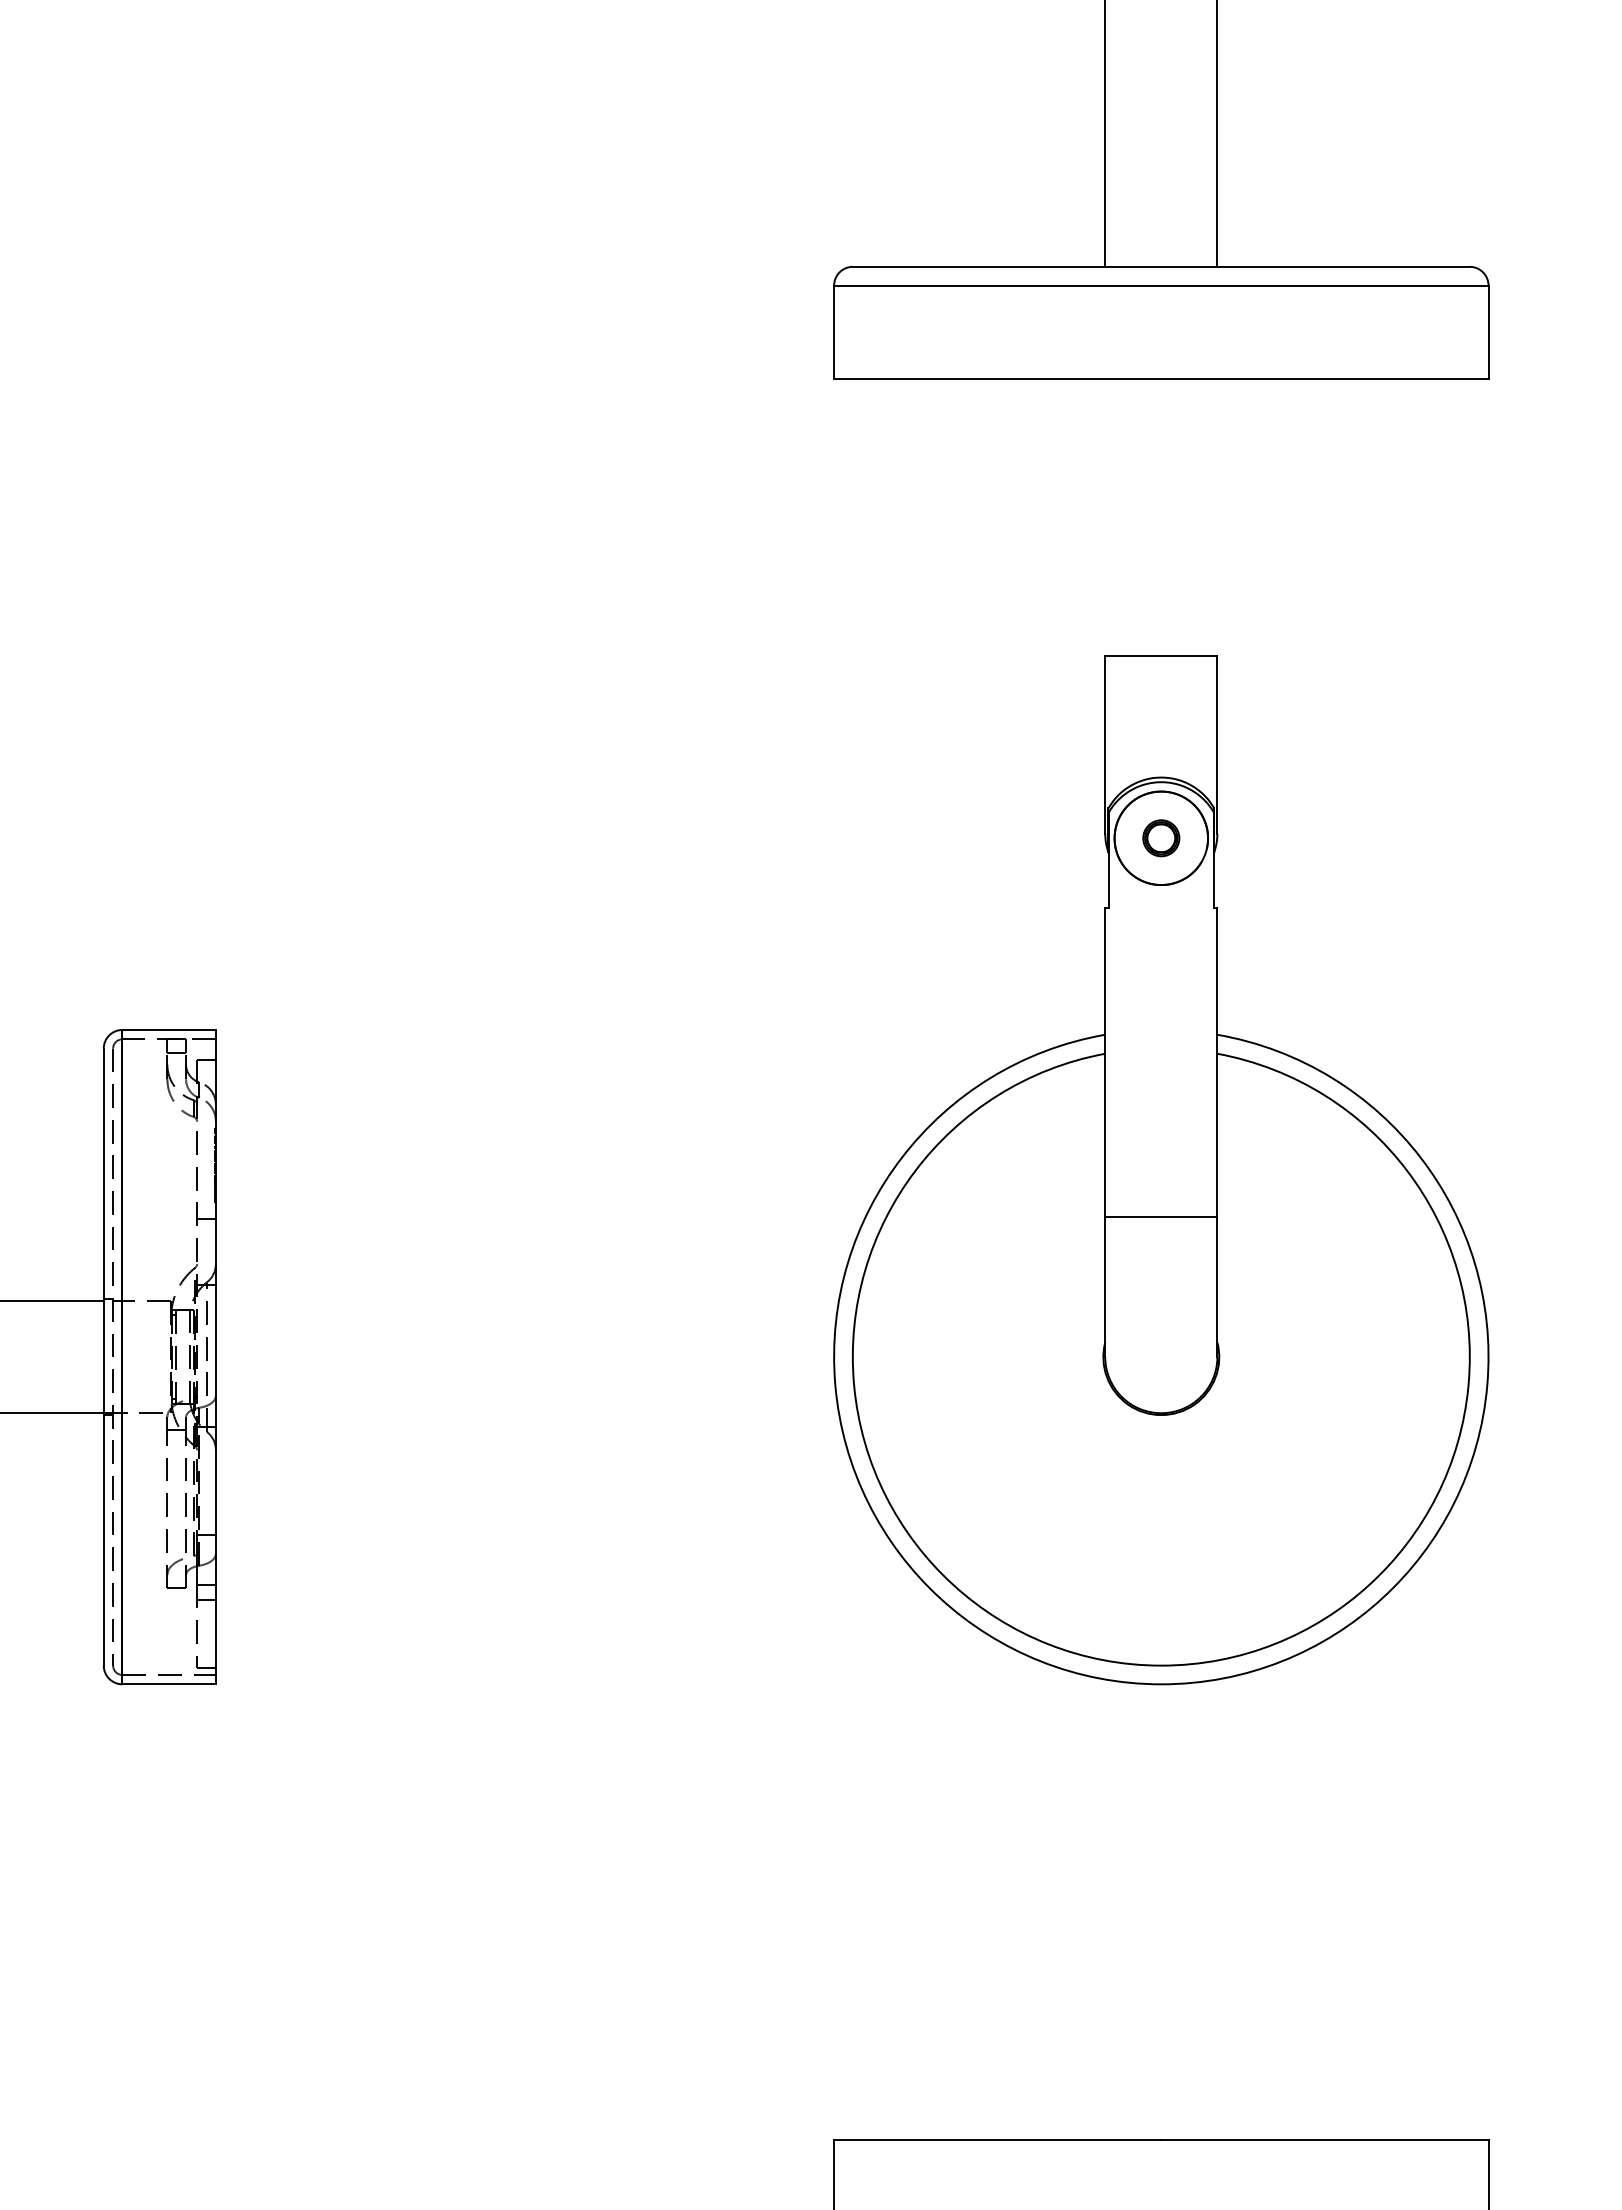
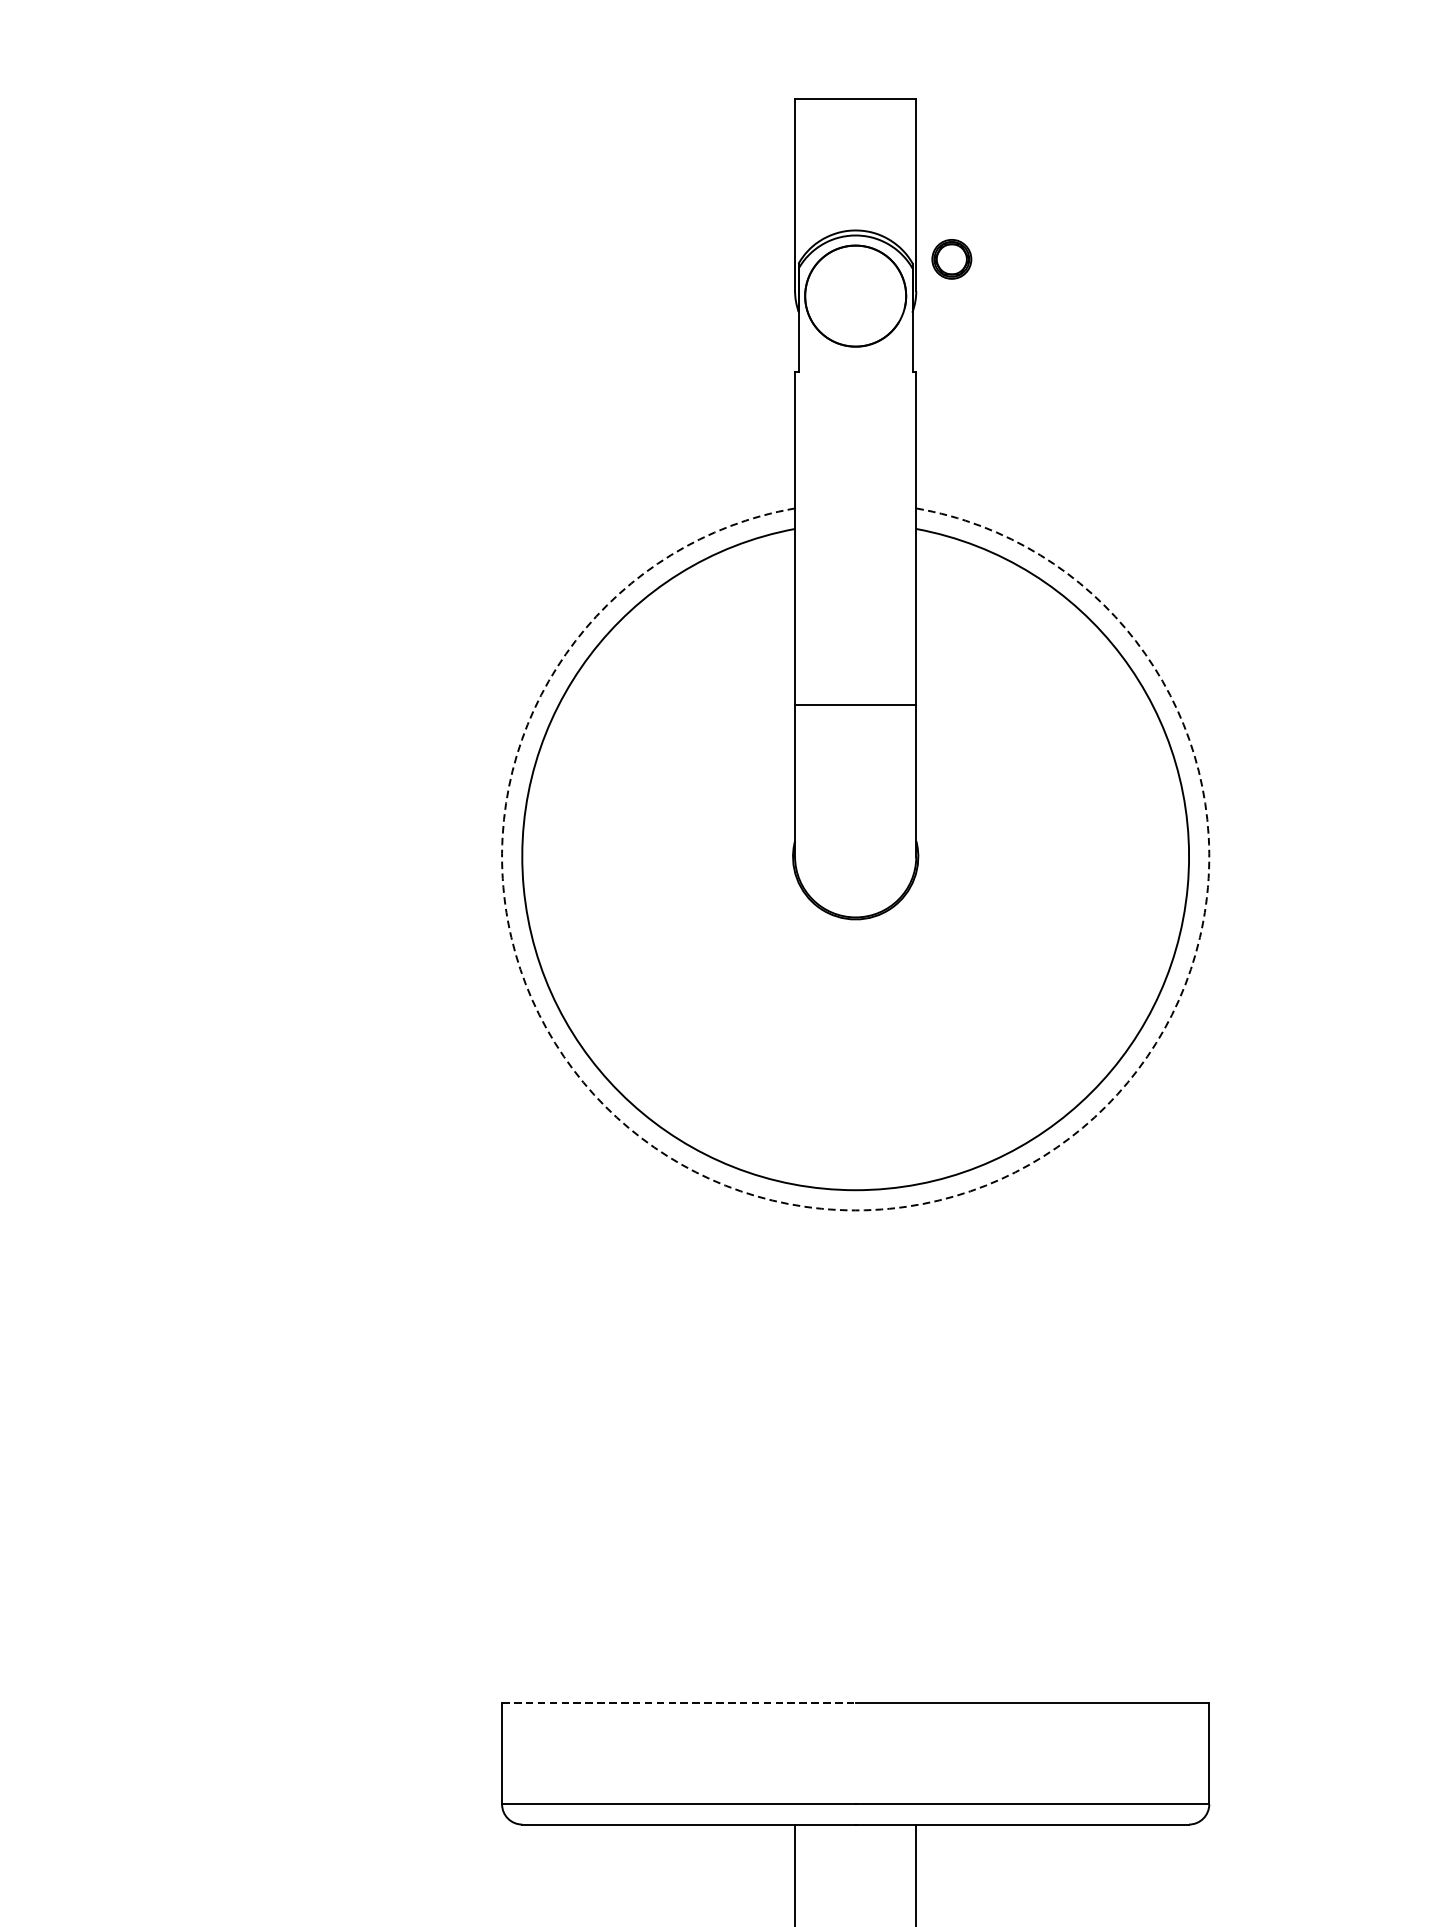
part: (1161, 838) -> (952, 259), moved
arc: (1161, 1684) -> (855, 1210), solid -> dashed
line: (997, 2140) -> (678, 1703), solid -> dashed

